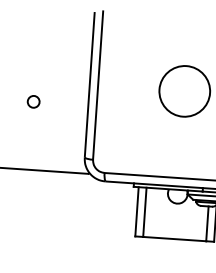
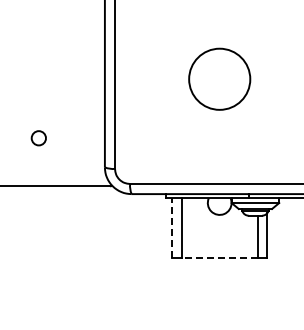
circle: (33, 102) -> (38, 138), moved
line: (137, 212) -> (172, 228), solid -> dashed
line: (174, 238) -> (219, 257), solid -> dashed

